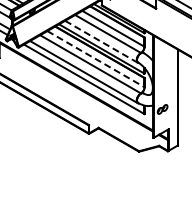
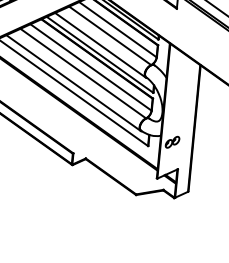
line: (101, 42) -> (100, 46), dashed -> solid
line: (96, 59) -> (91, 67), dashed -> solid

